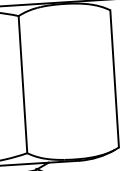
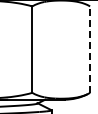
line: (115, 78) -> (90, 49), solid -> dashed

